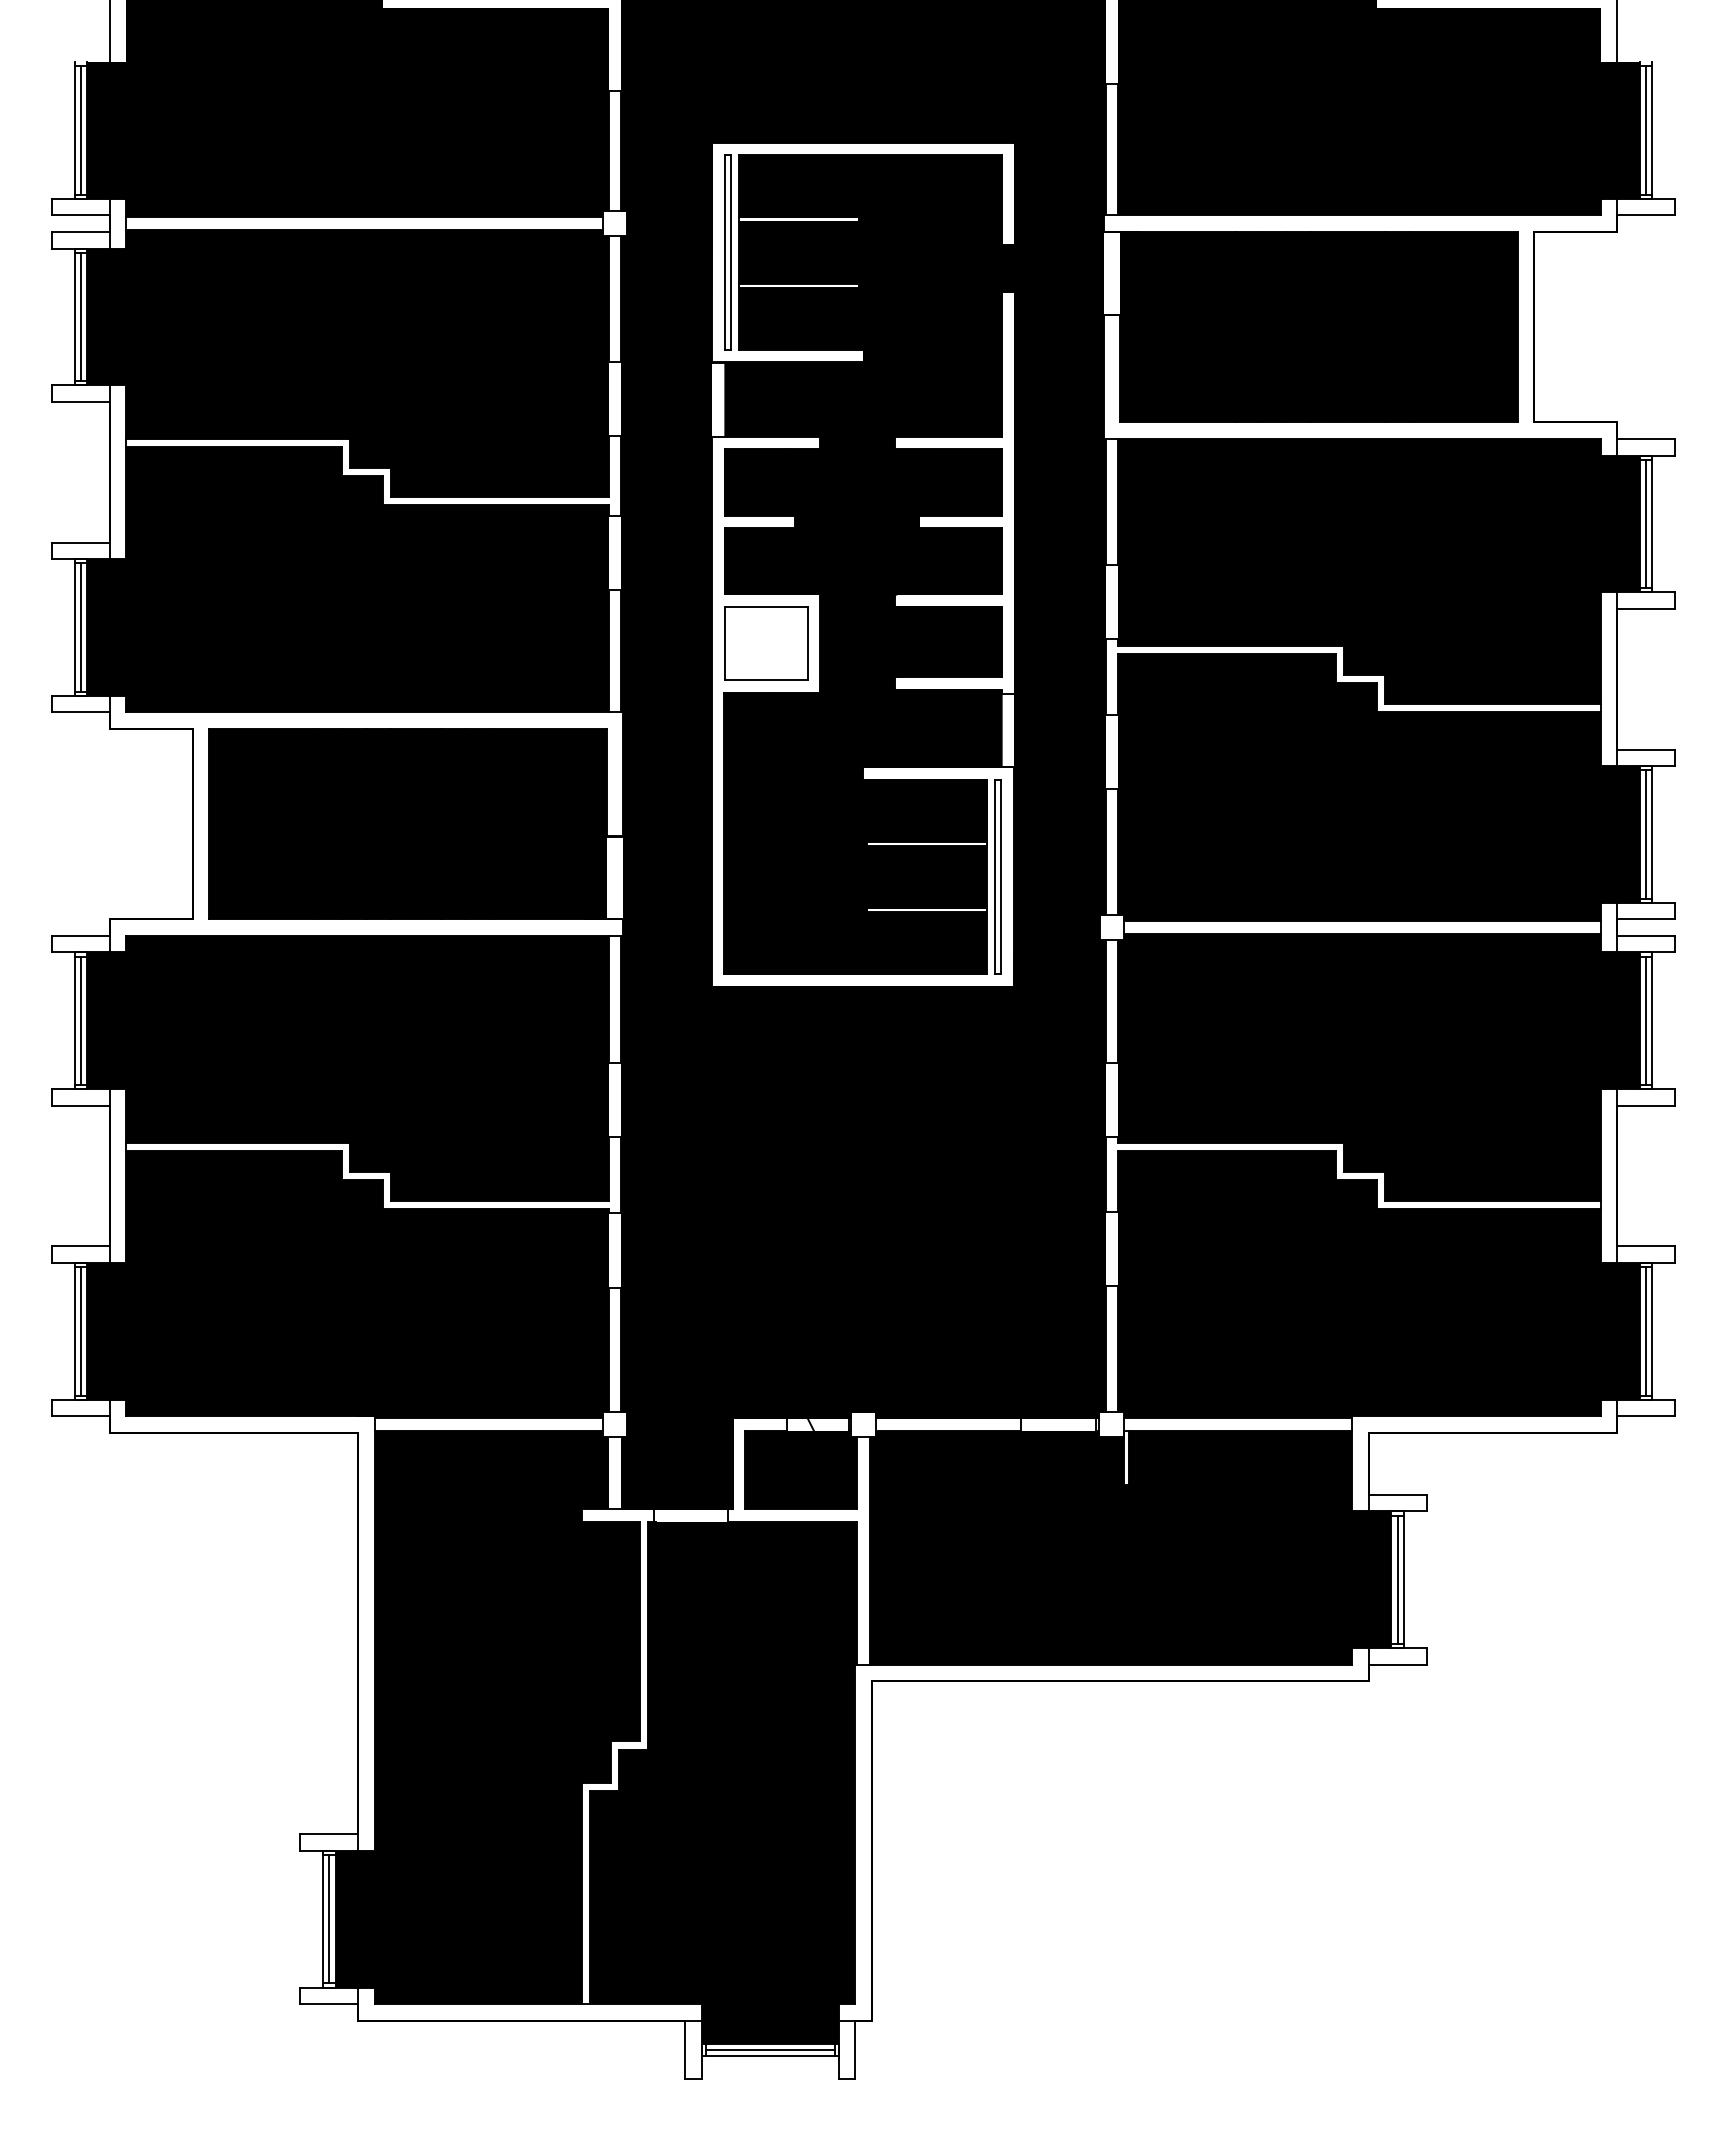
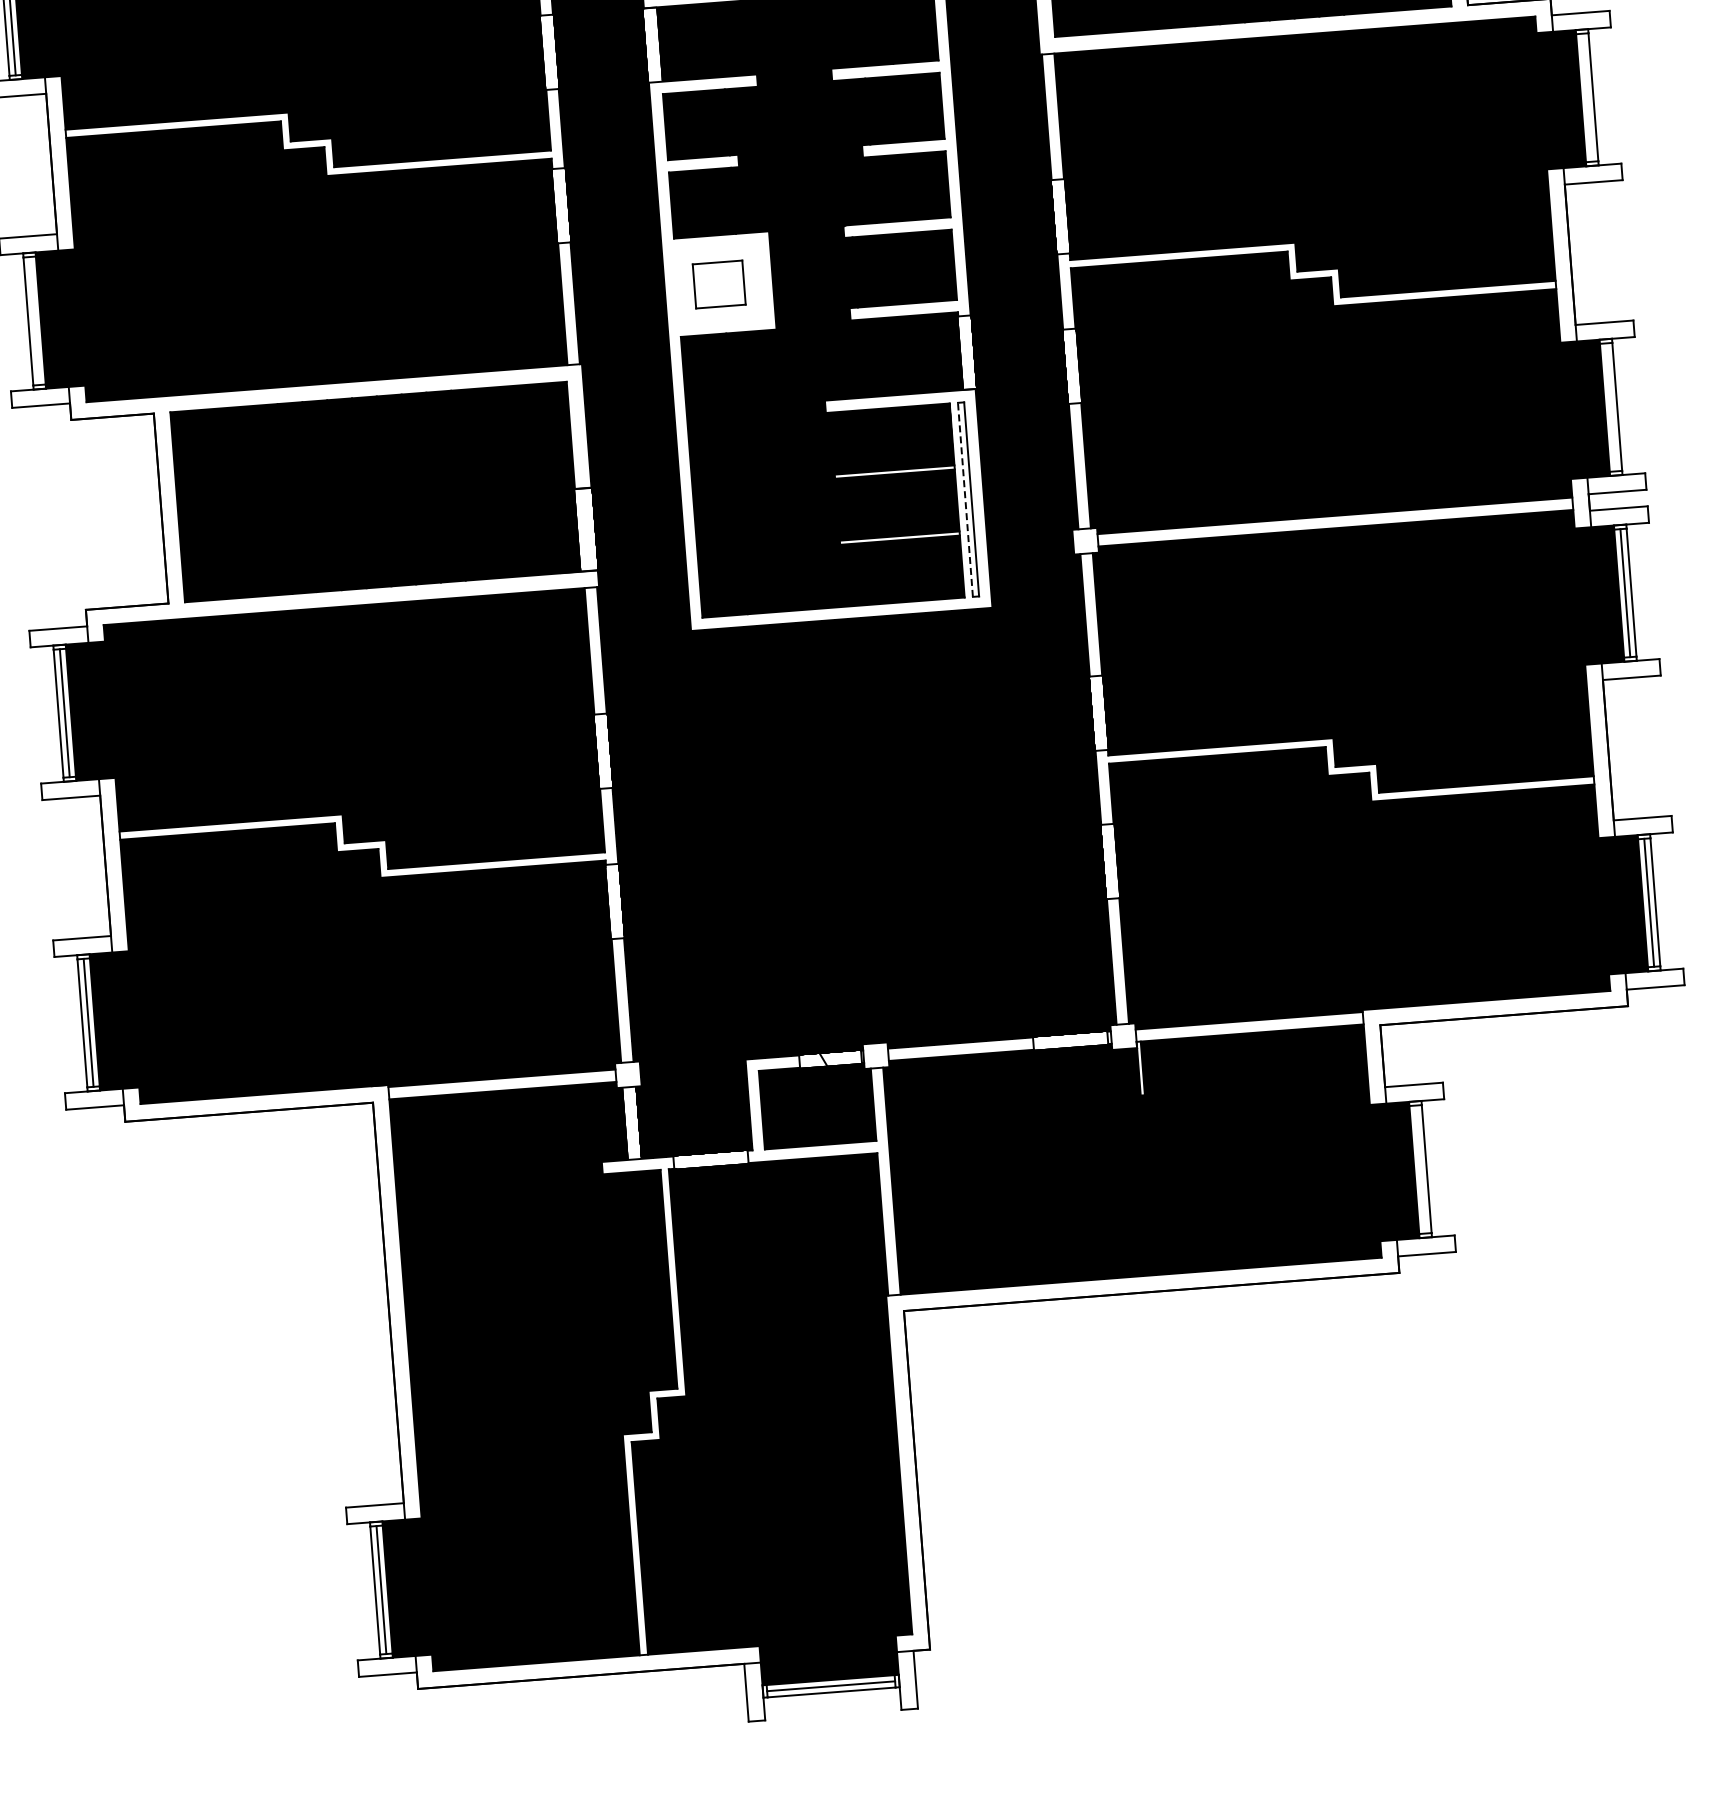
line: (1646, 523) -> (1587, 97), removed
line: (80, 627) -> (34, 321), removed
part: (766, 643) -> (719, 284), size x0.6
line: (1646, 834) -> (1611, 407), removed
line: (995, 876) -> (965, 499), solid -> dashed
line: (1397, 1579) -> (1420, 1169), removed

